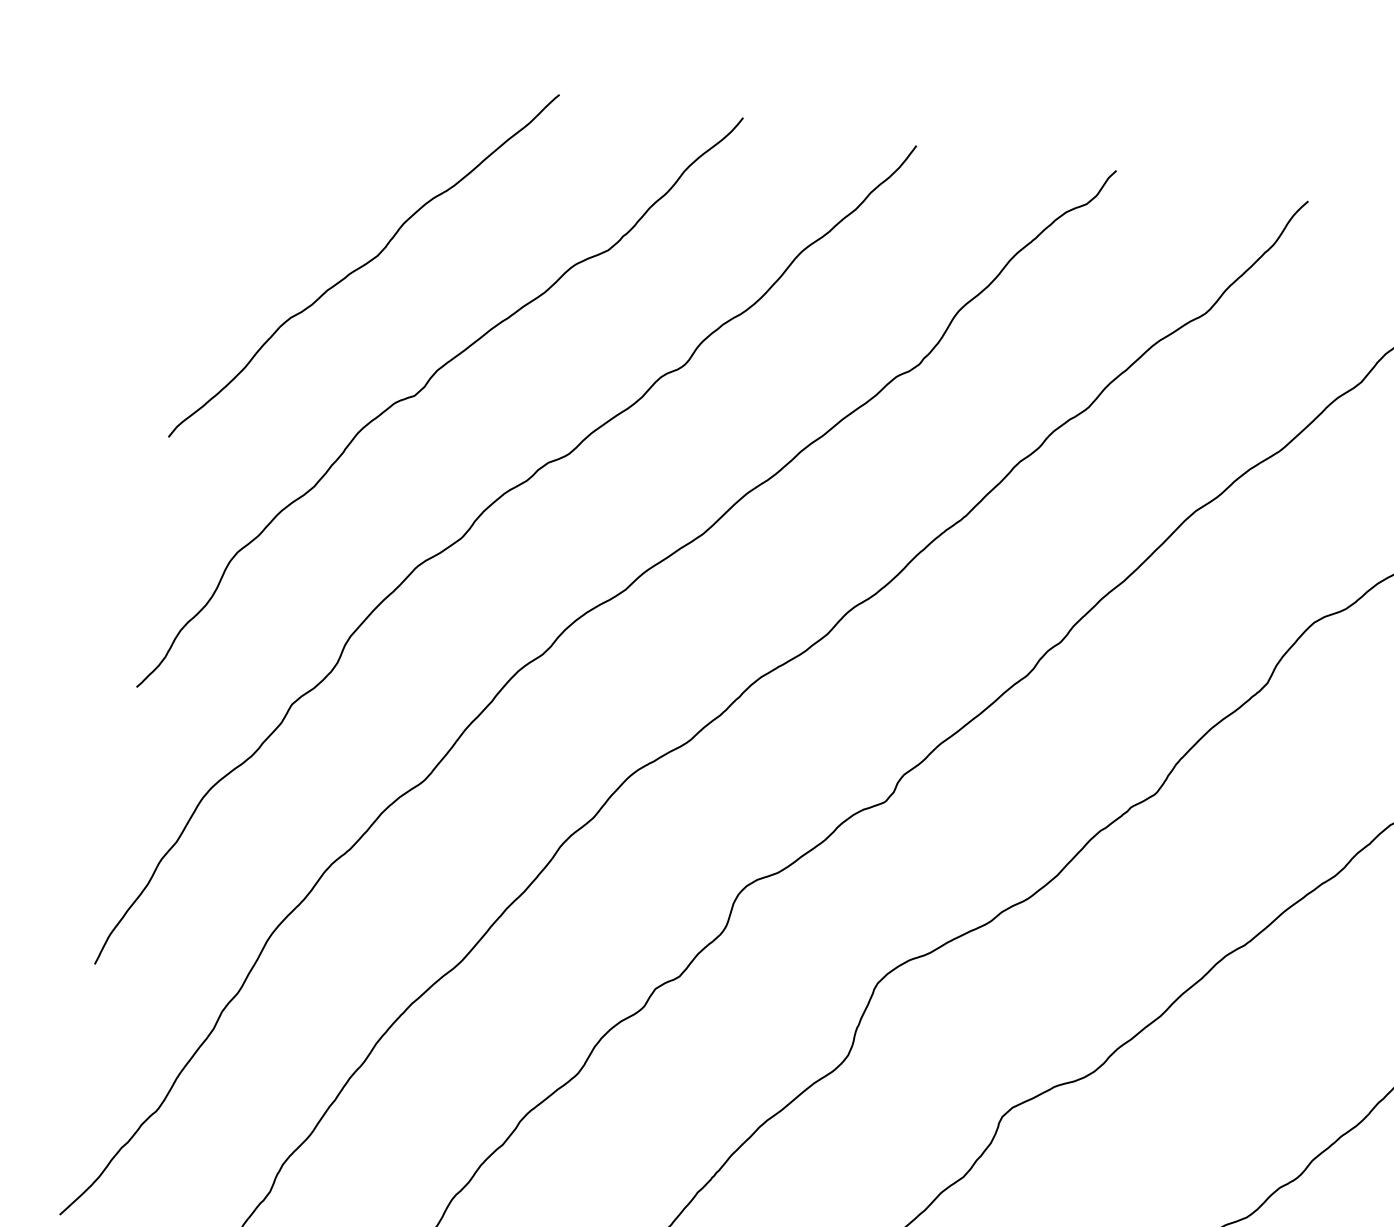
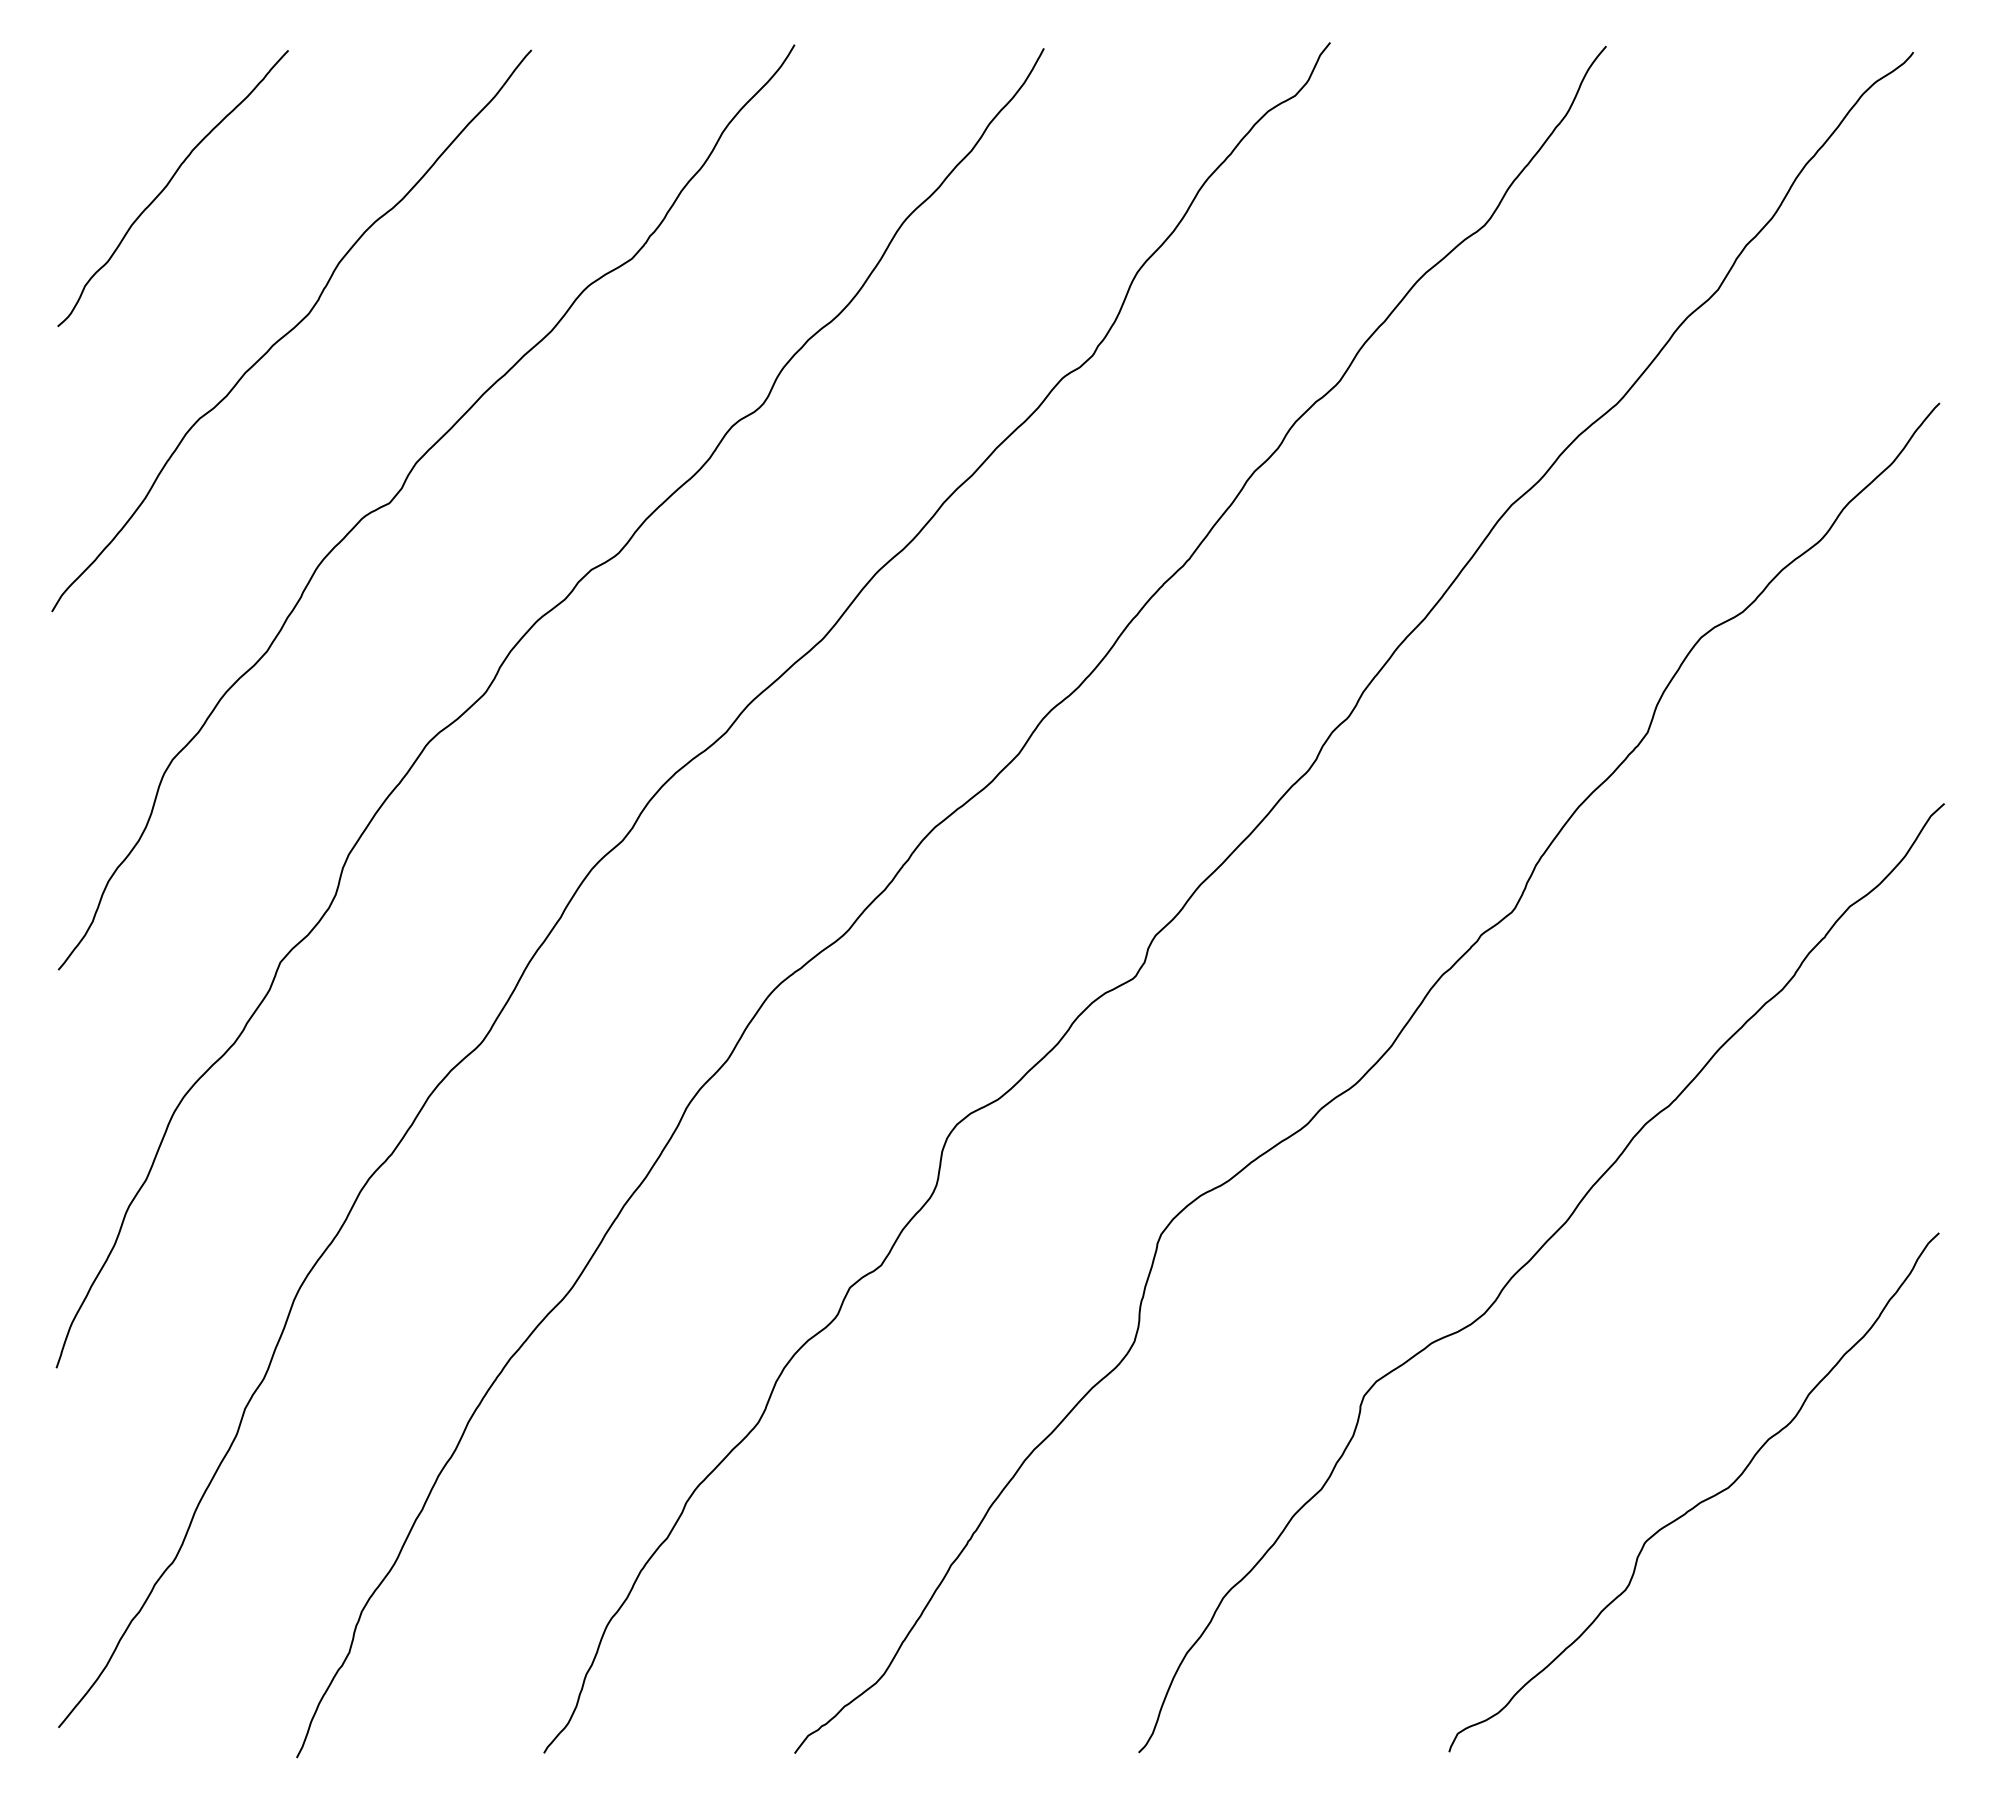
curve: (292, 152) -> (168, 185), added

